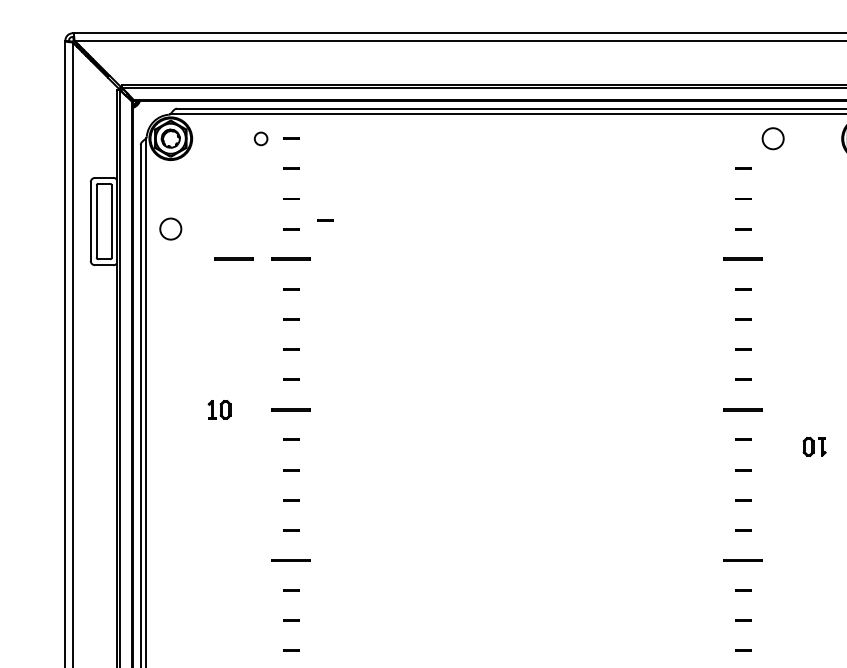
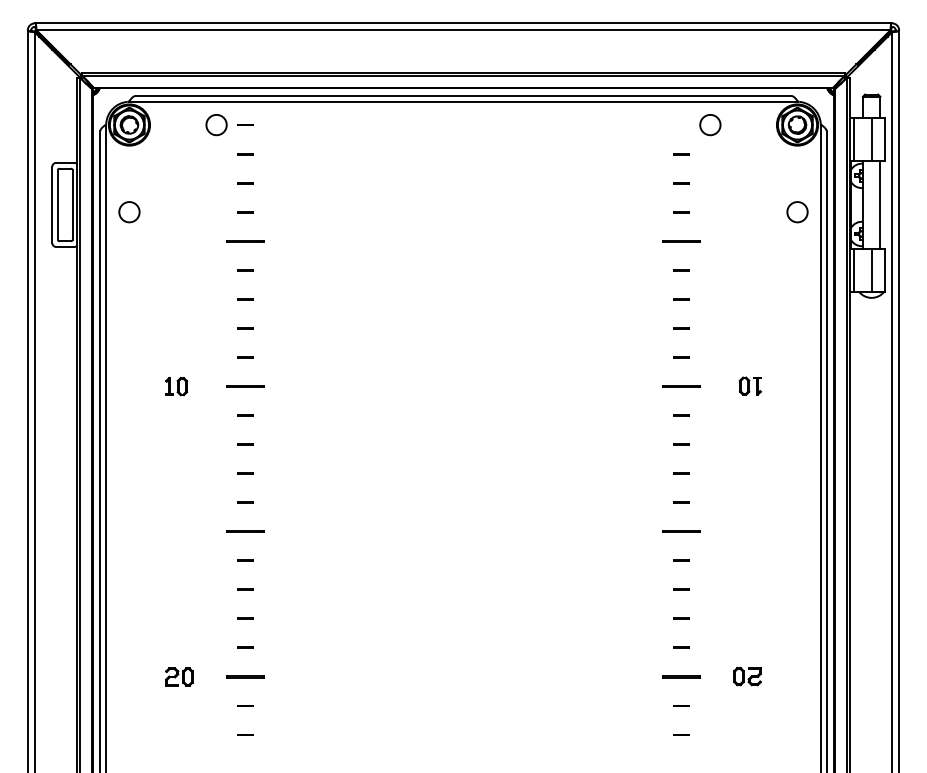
circle: (261, 139) -> (216, 125), size x1.67
line: (325, 221) -> (278, 204), removed
line: (234, 259) -> (190, 241), removed
part: (813, 446) -> (749, 385), moved

